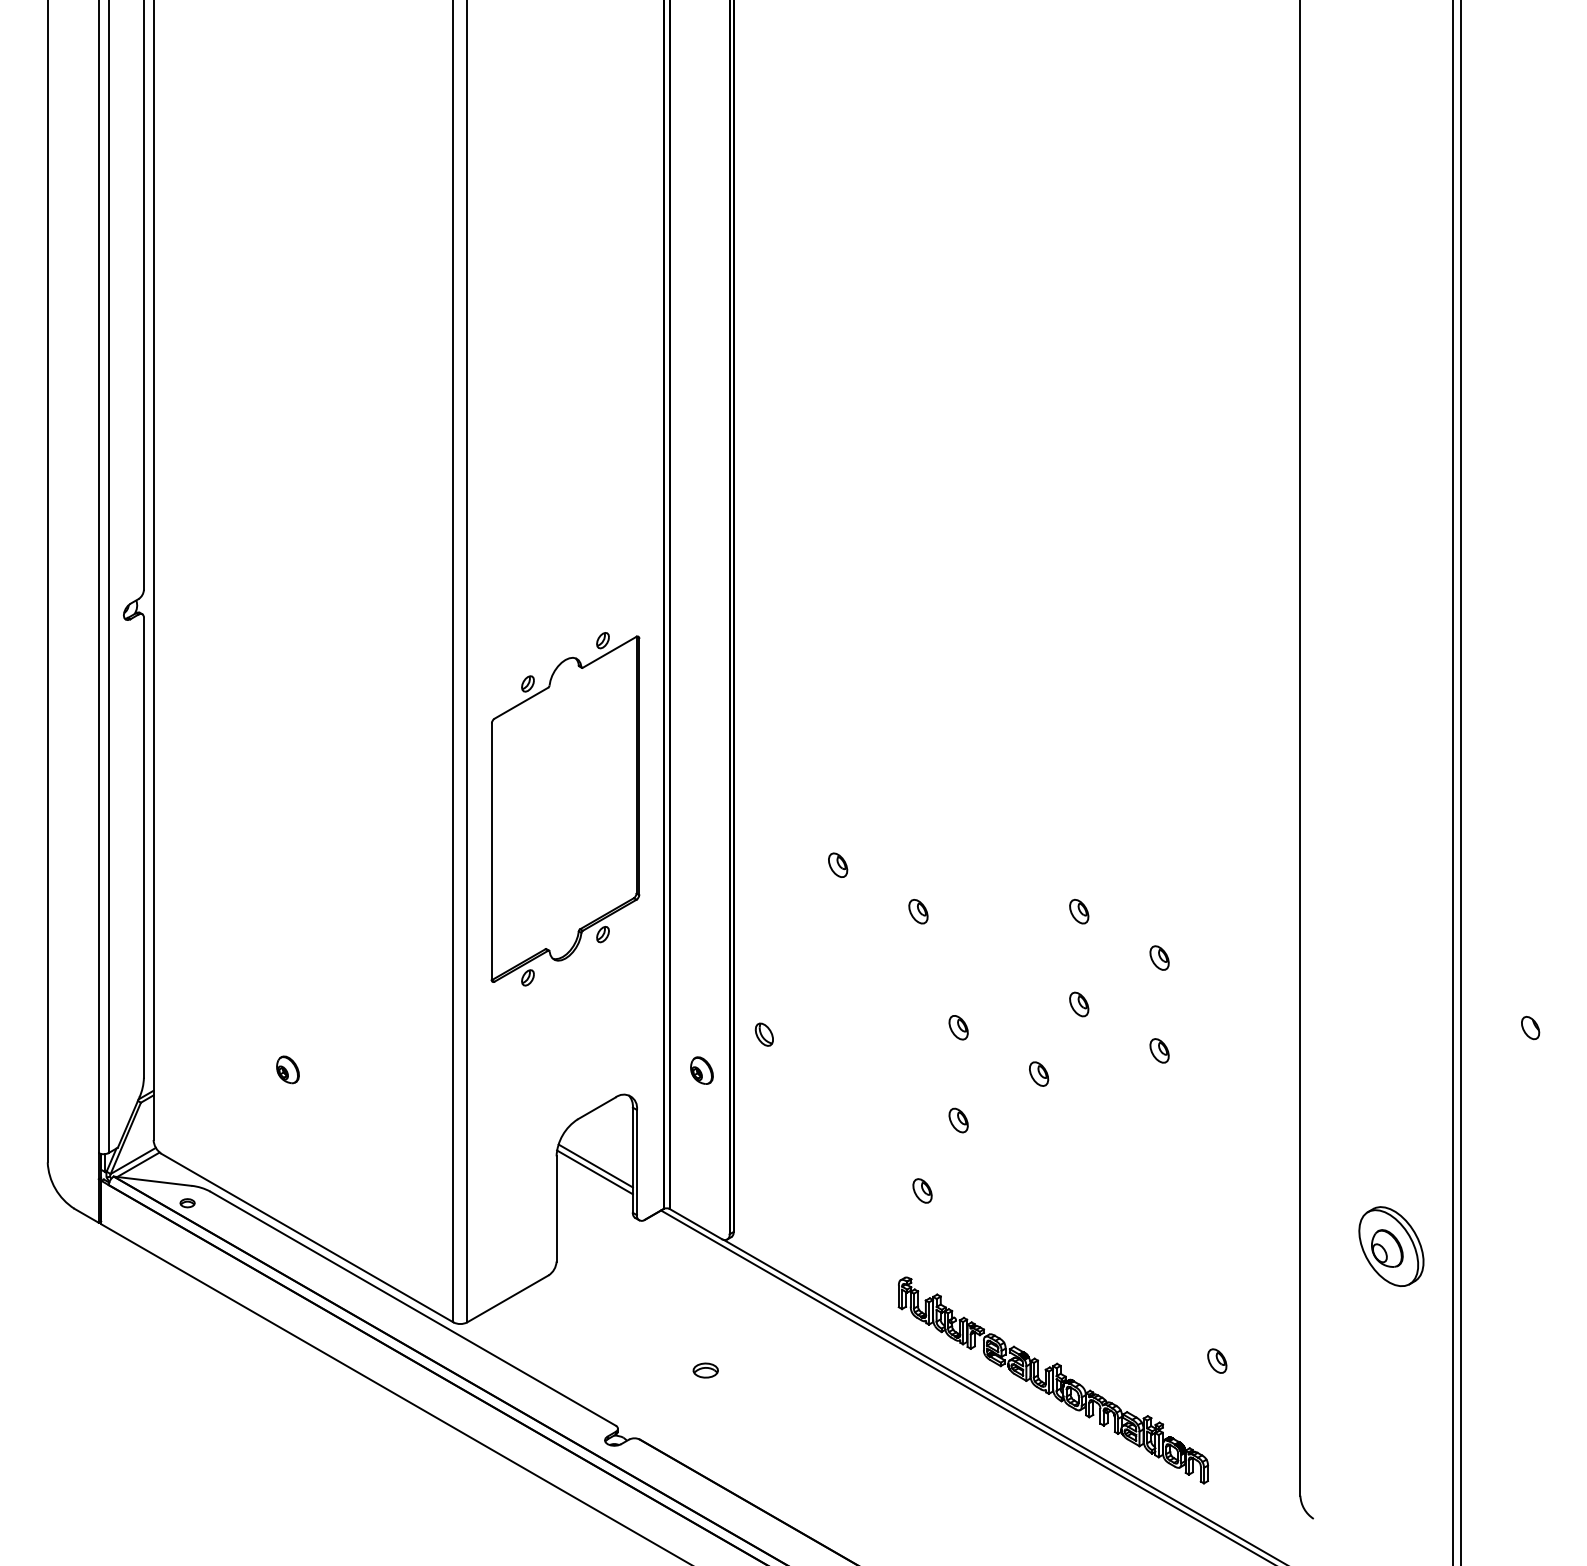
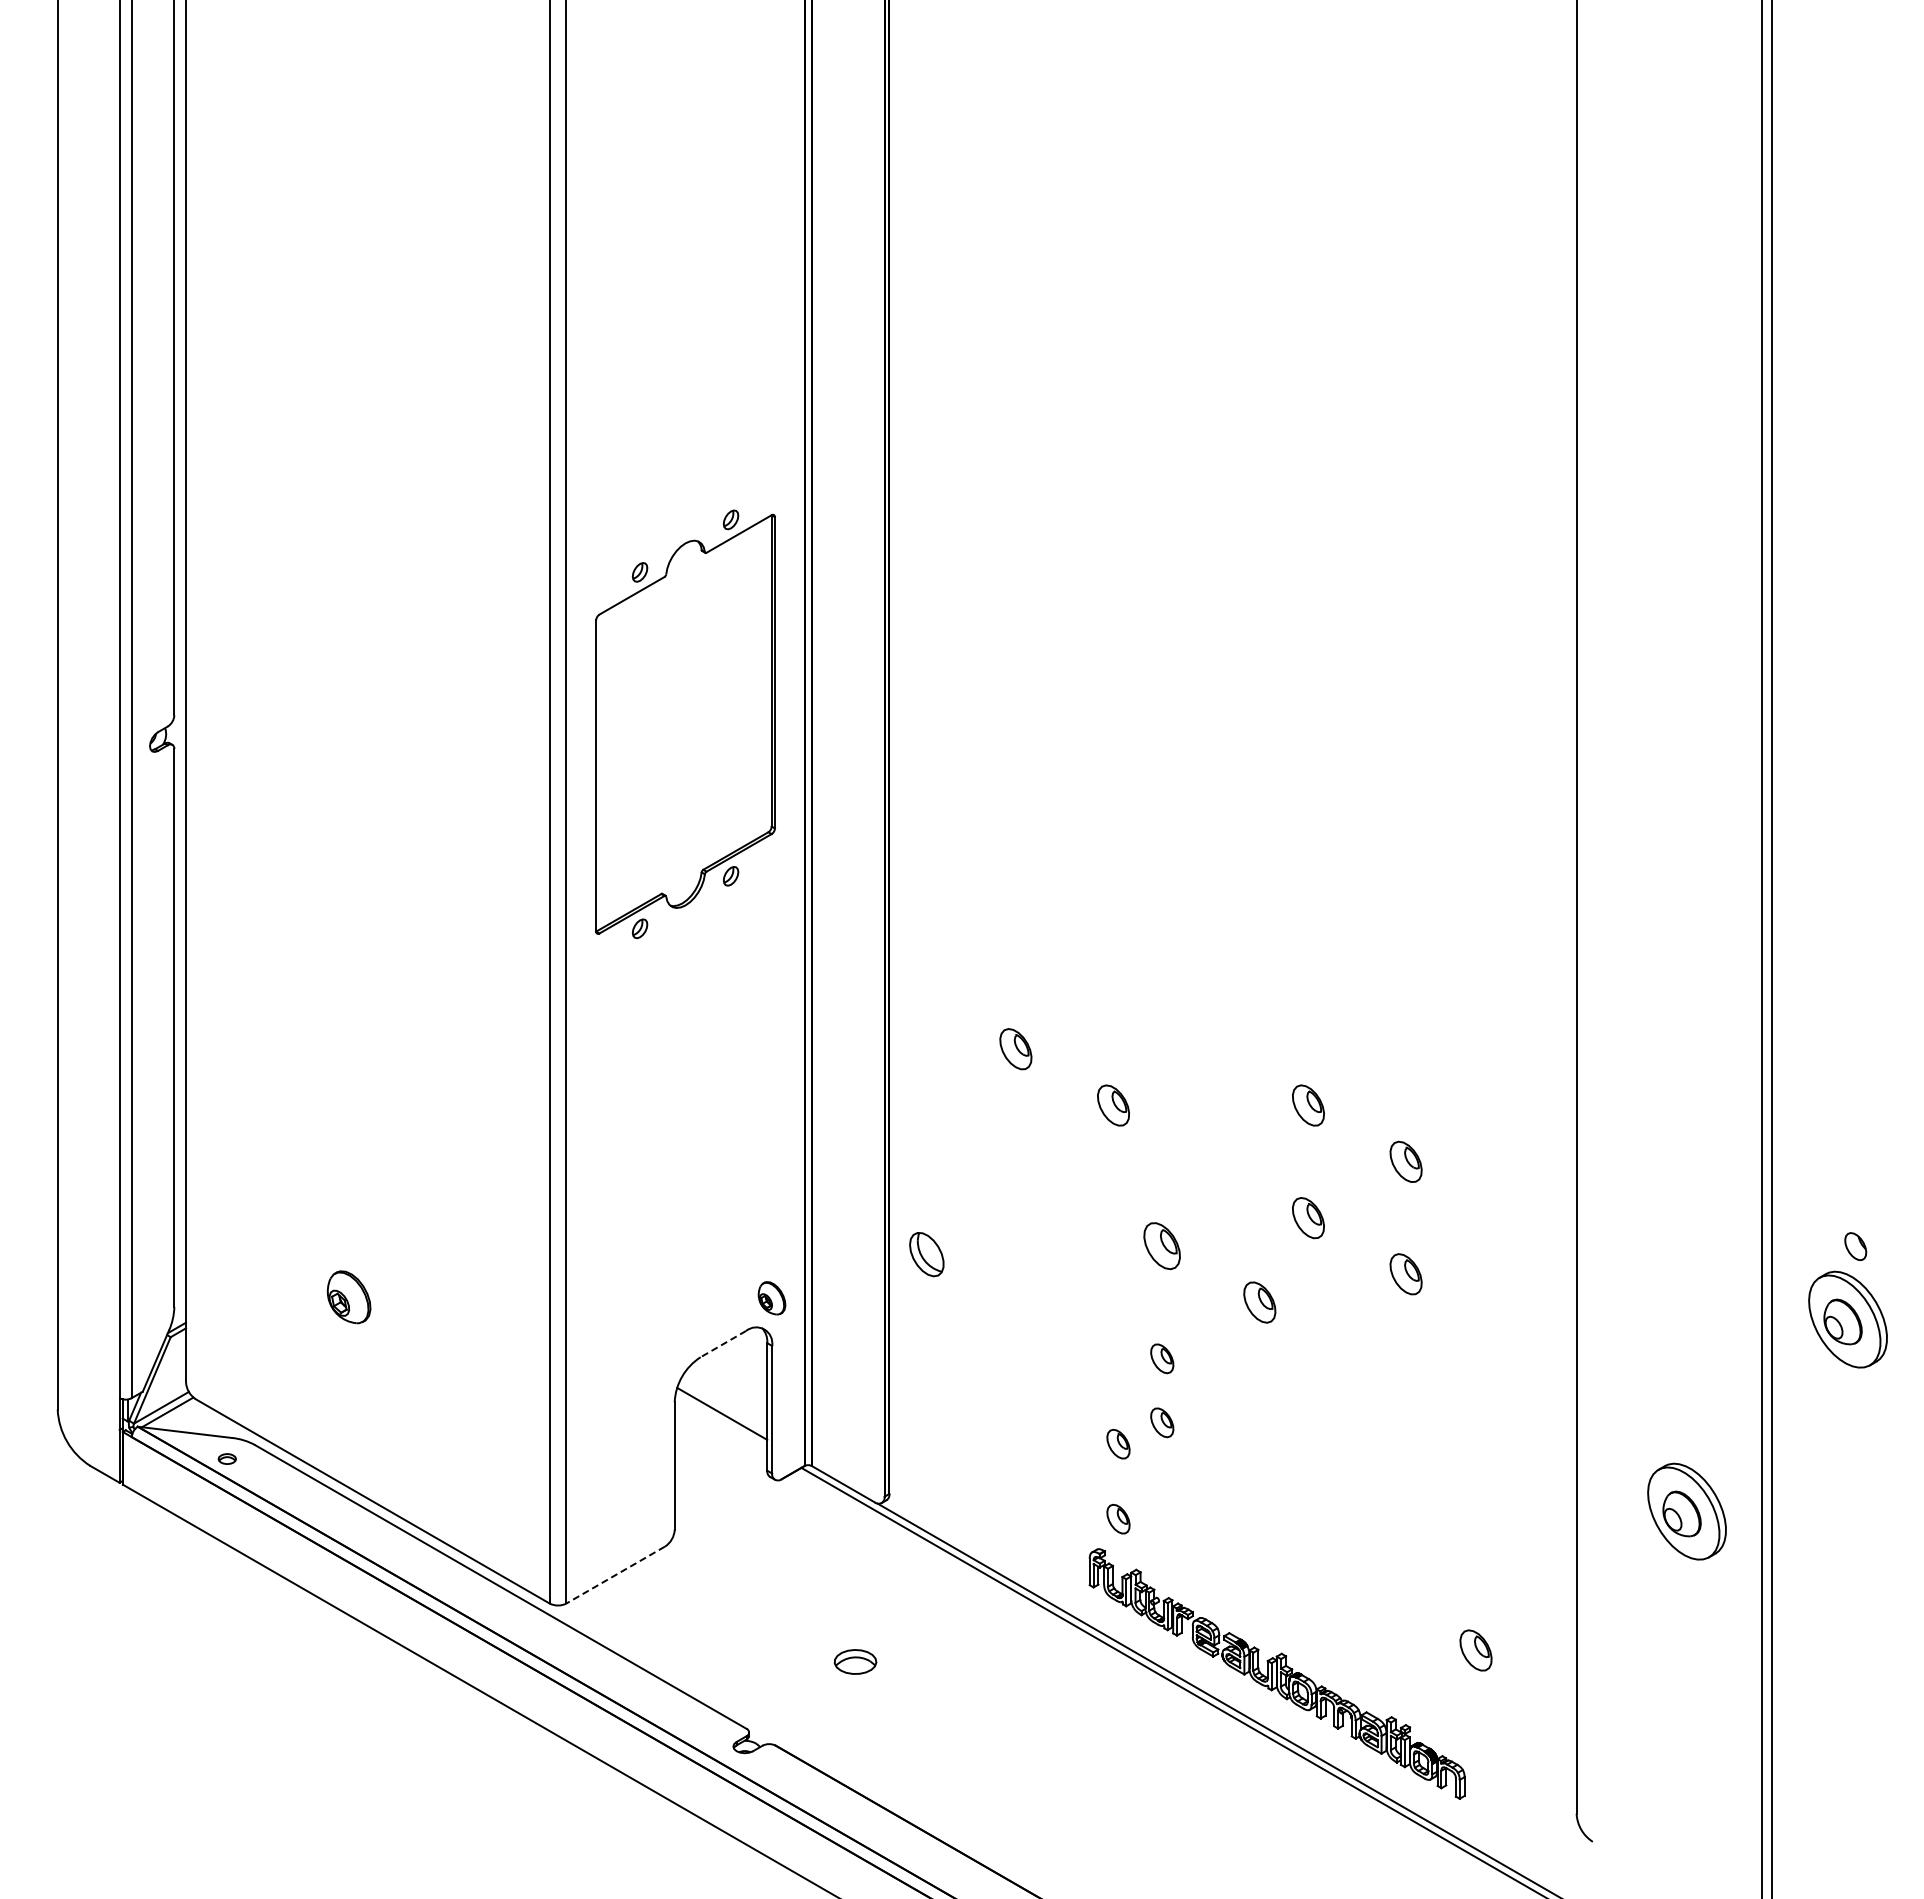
part: (565, 809) -> (685, 724), moved
part: (838, 865) -> (1016, 1049), size x1.4
part: (918, 911) -> (1113, 1105), size x1.4
part: (1079, 911) -> (1308, 1105), size x1.4
part: (1159, 957) -> (1405, 1161), size x1.4
part: (1079, 1004) -> (1308, 1217), size x1.4
part: (958, 1027) -> (1162, 1246), size x1.6
part: (764, 1034) -> (926, 1254), size x1.6
part: (1159, 1051) -> (1405, 1274), size x1.4
part: (287, 1069) -> (348, 1297), size x1.6
part: (701, 1070) -> (771, 1298), moved
part: (1038, 1074) -> (1259, 1302), size x1.4
part: (1523, 1088) -> (1847, 1319), added
line: (596, 1108) -> (723, 1344), solid -> dashed
line: (595, 1172) -> (721, 1421), removed
part: (958, 1173) -> (1162, 1422), added
part: (922, 1252) -> (1118, 1518), added
line: (507, 1299) -> (615, 1575), solid -> dashed
part: (1216, 1361) -> (1475, 1650), size x1.4
part: (705, 1370) -> (855, 1661), size x1.4

